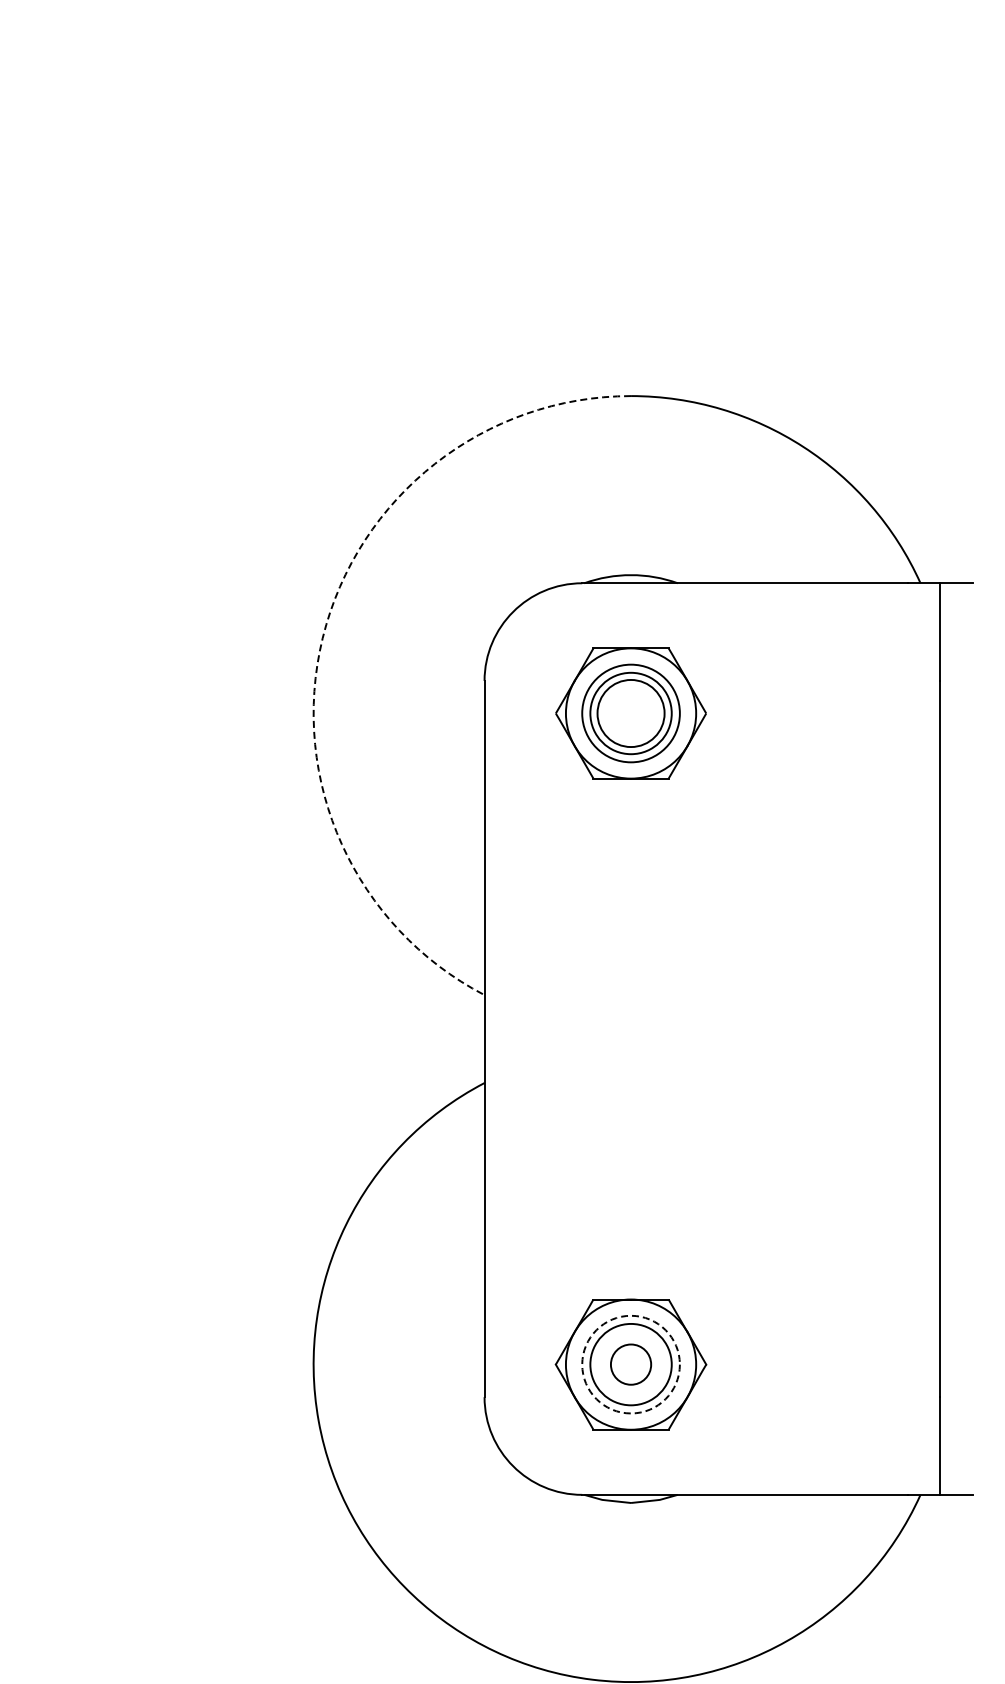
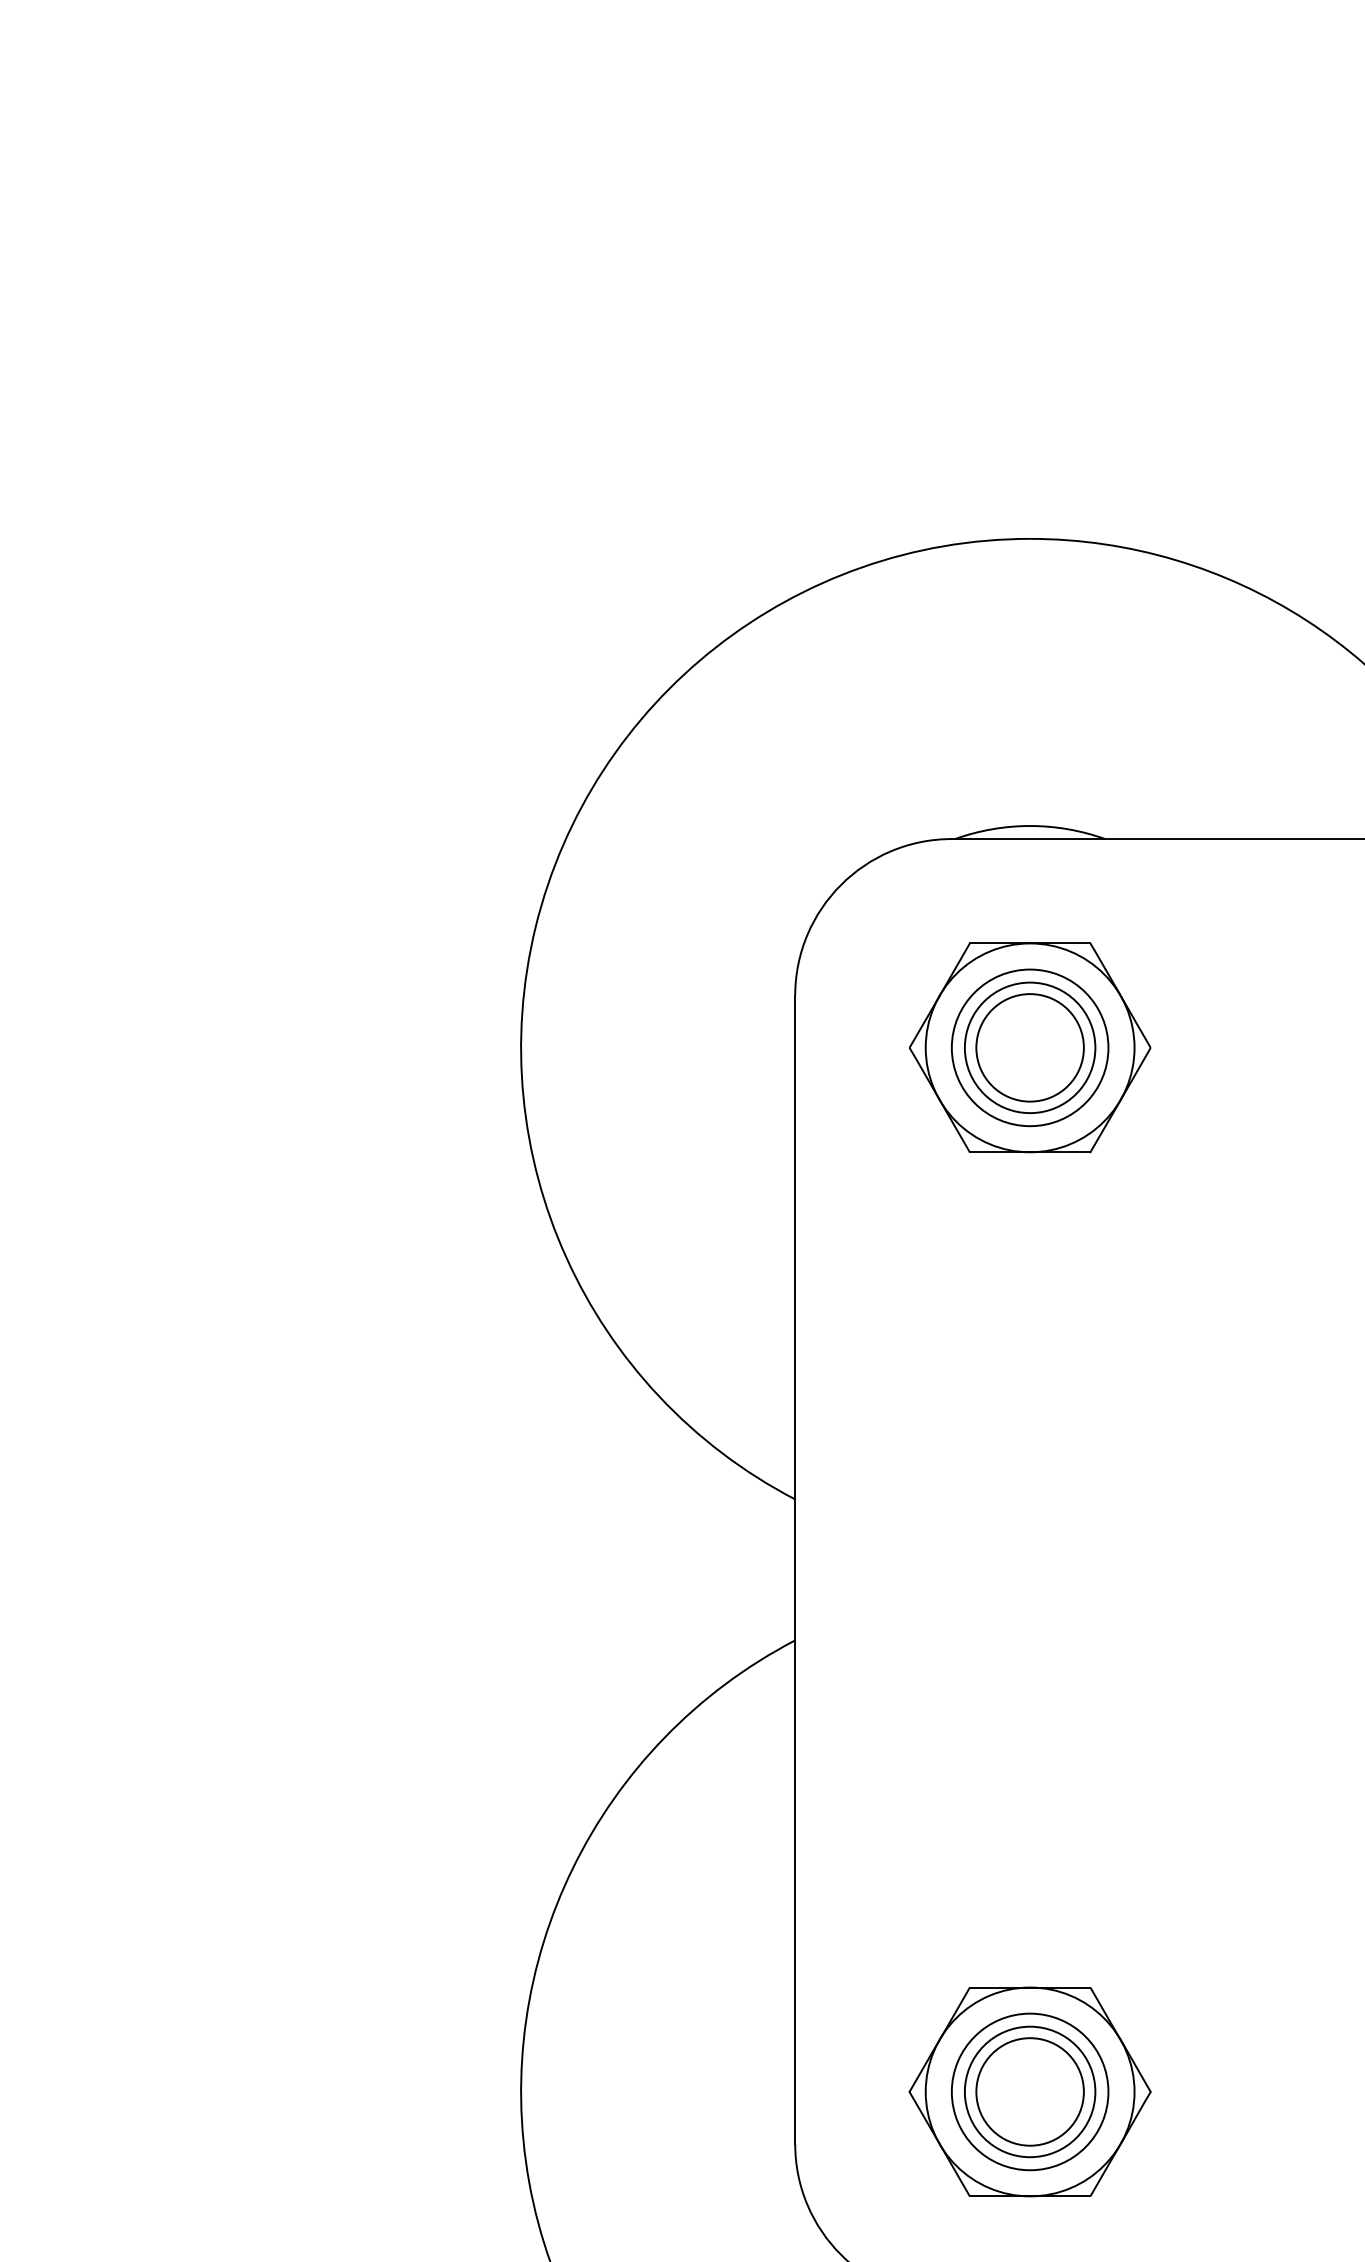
arc: (322, 638) -> (535, 927), dashed -> solid
circle: (630, 1364) -> (1029, 2091), dashed -> solid
circle: (630, 1364) -> (1029, 2091), size x1.67

